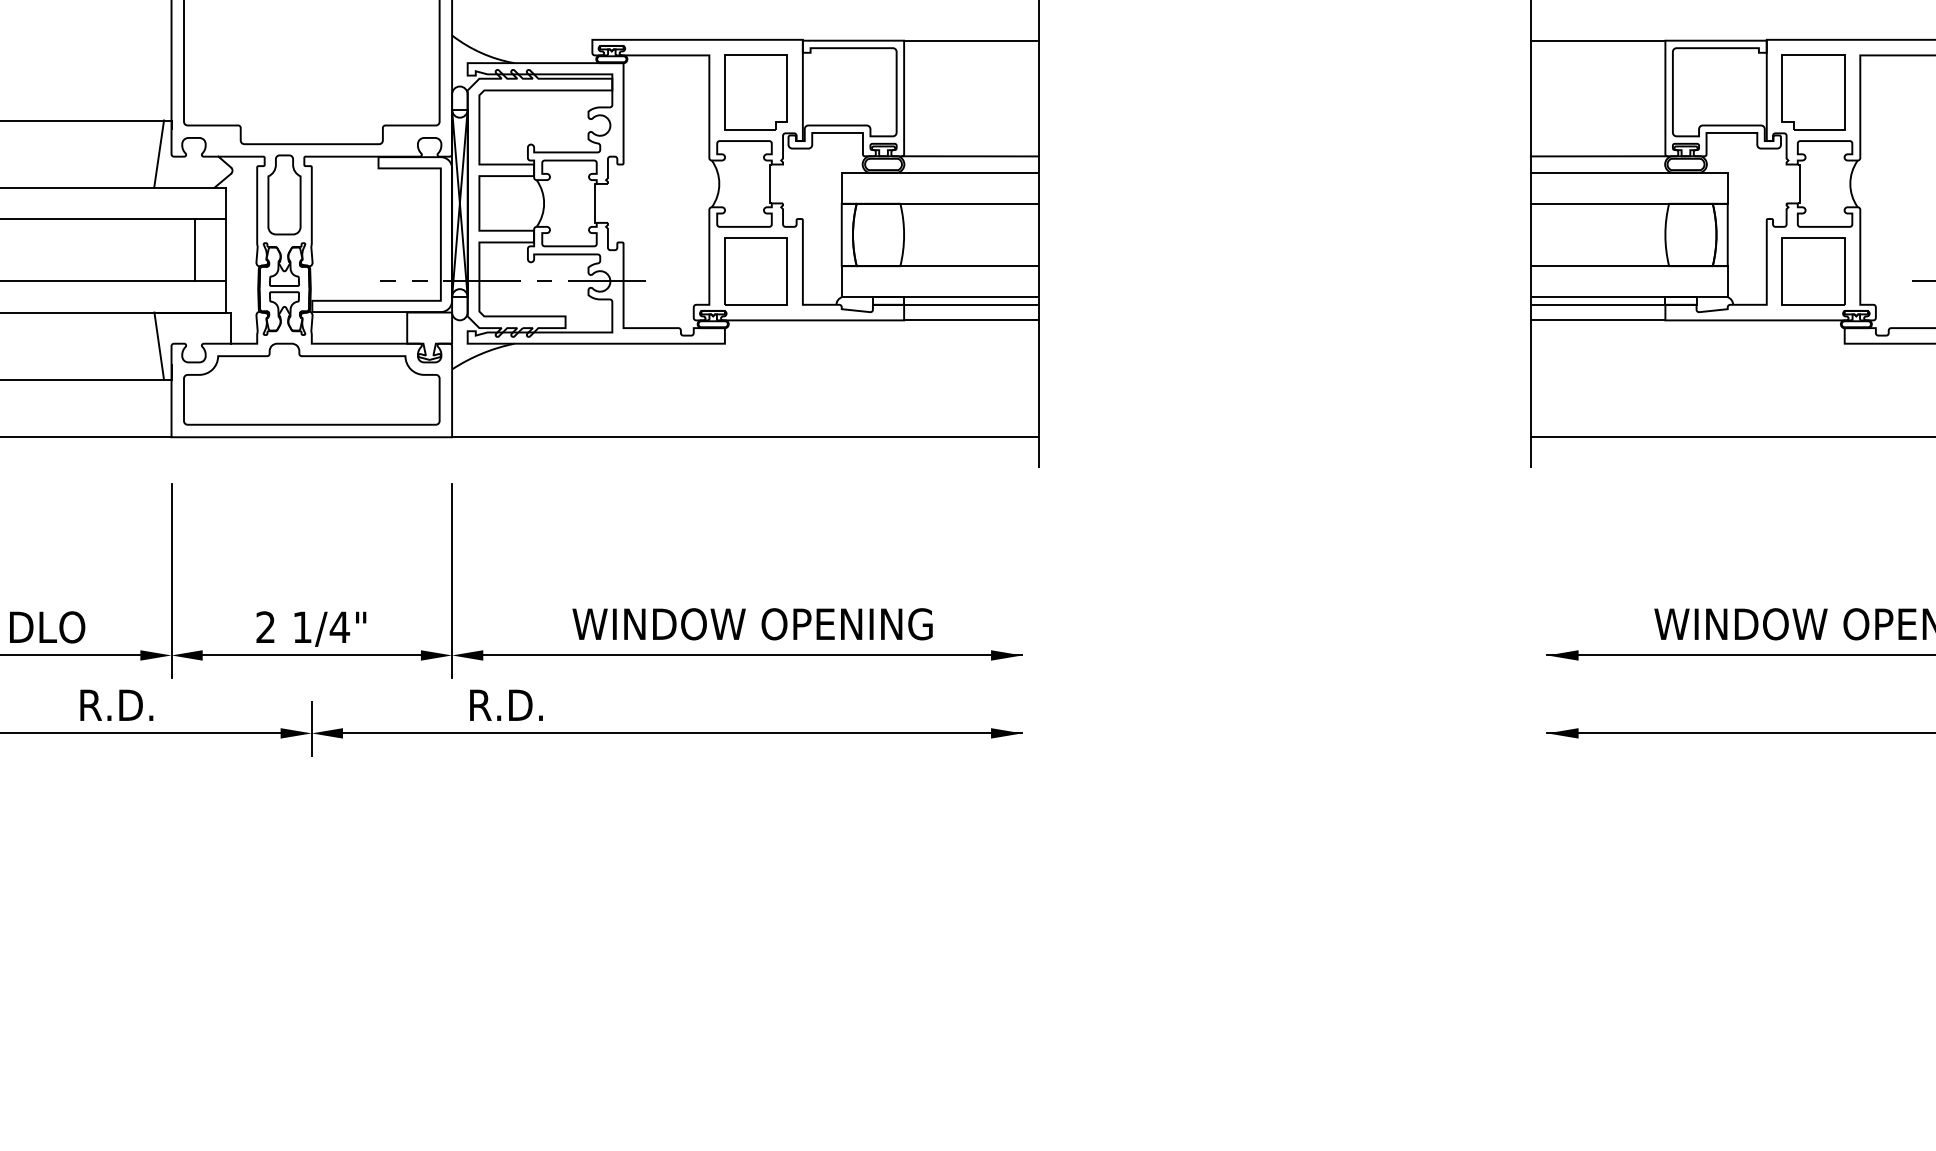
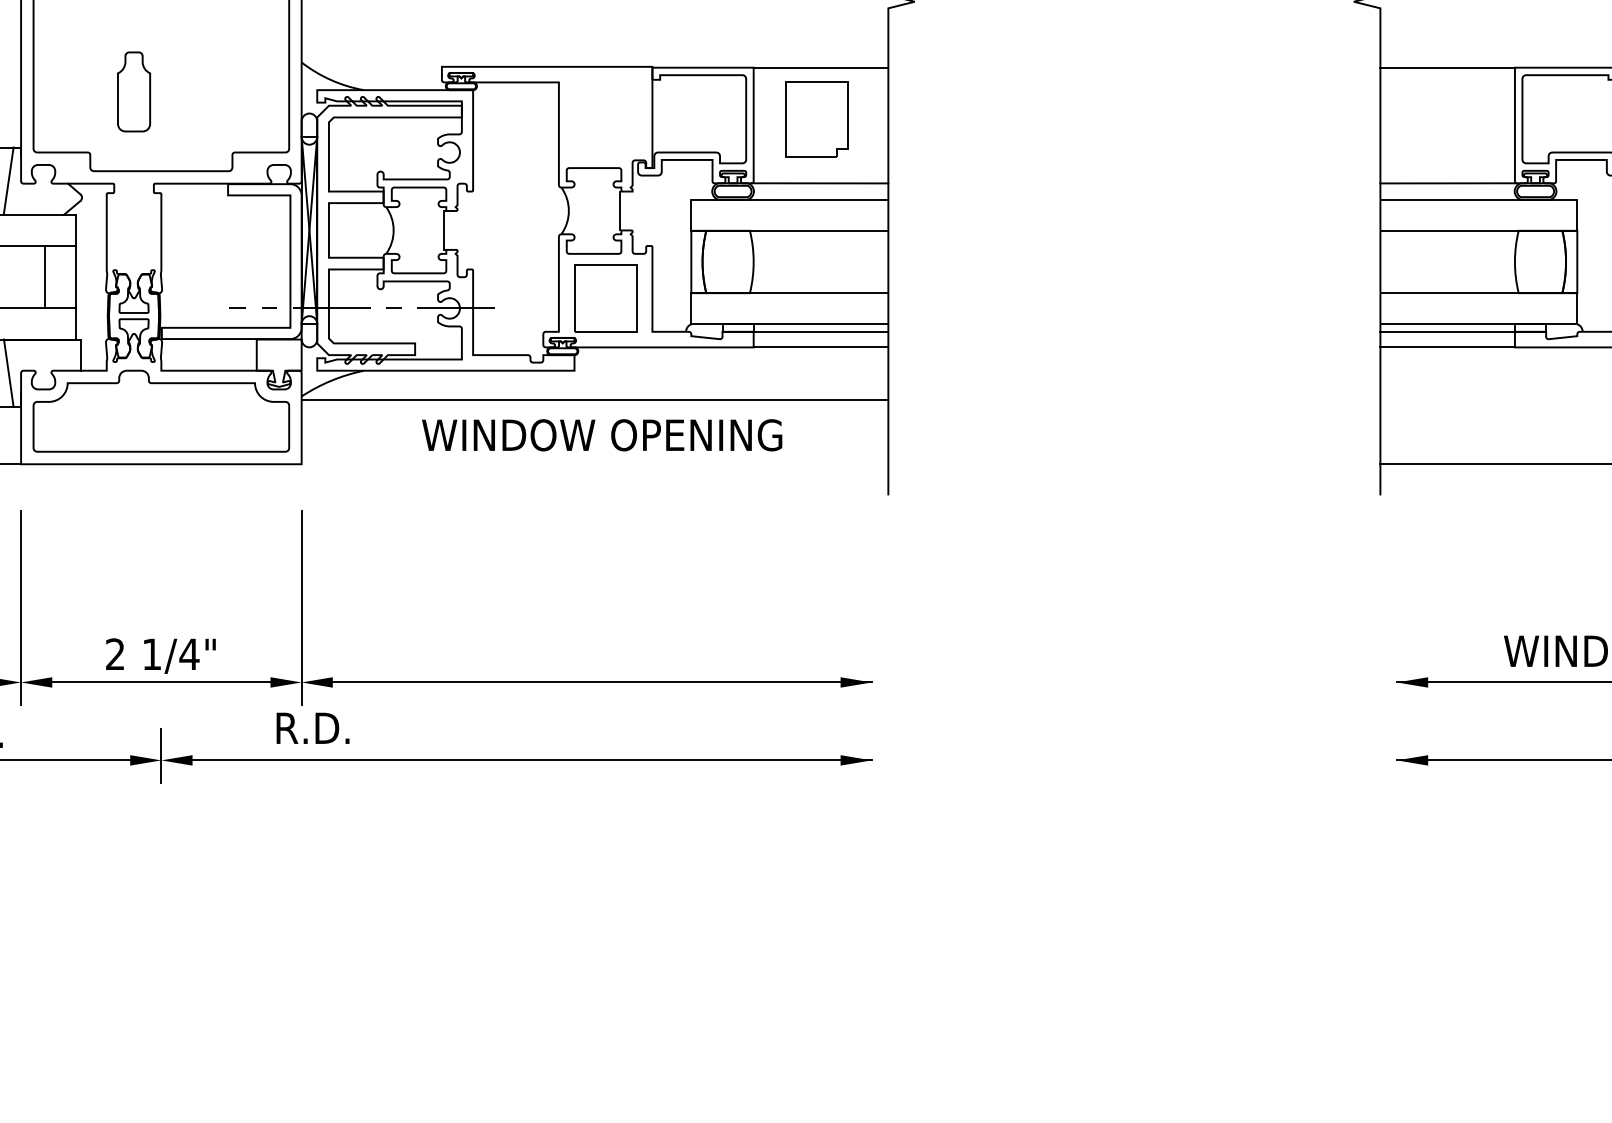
part: (755, 92) -> (816, 119), moved
part: (284, 194) -> (134, 91), moved
line: (745, 437) -> (595, 400), moved
text: (752, 624) -> (602, 435), moved
text: (506, 704) -> (313, 727), moved

